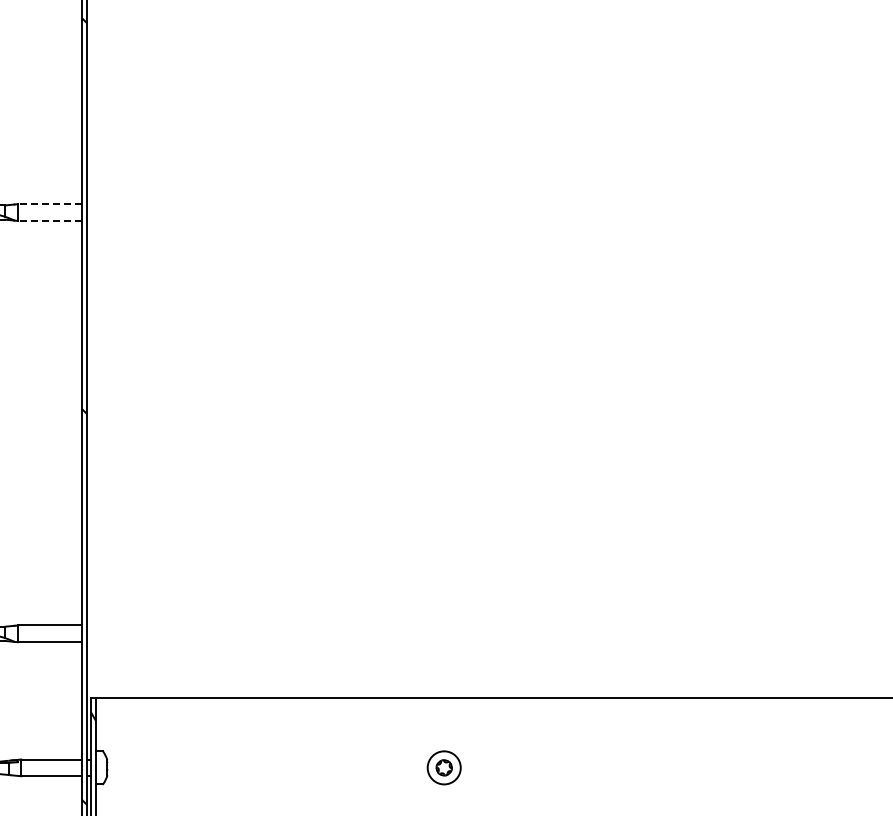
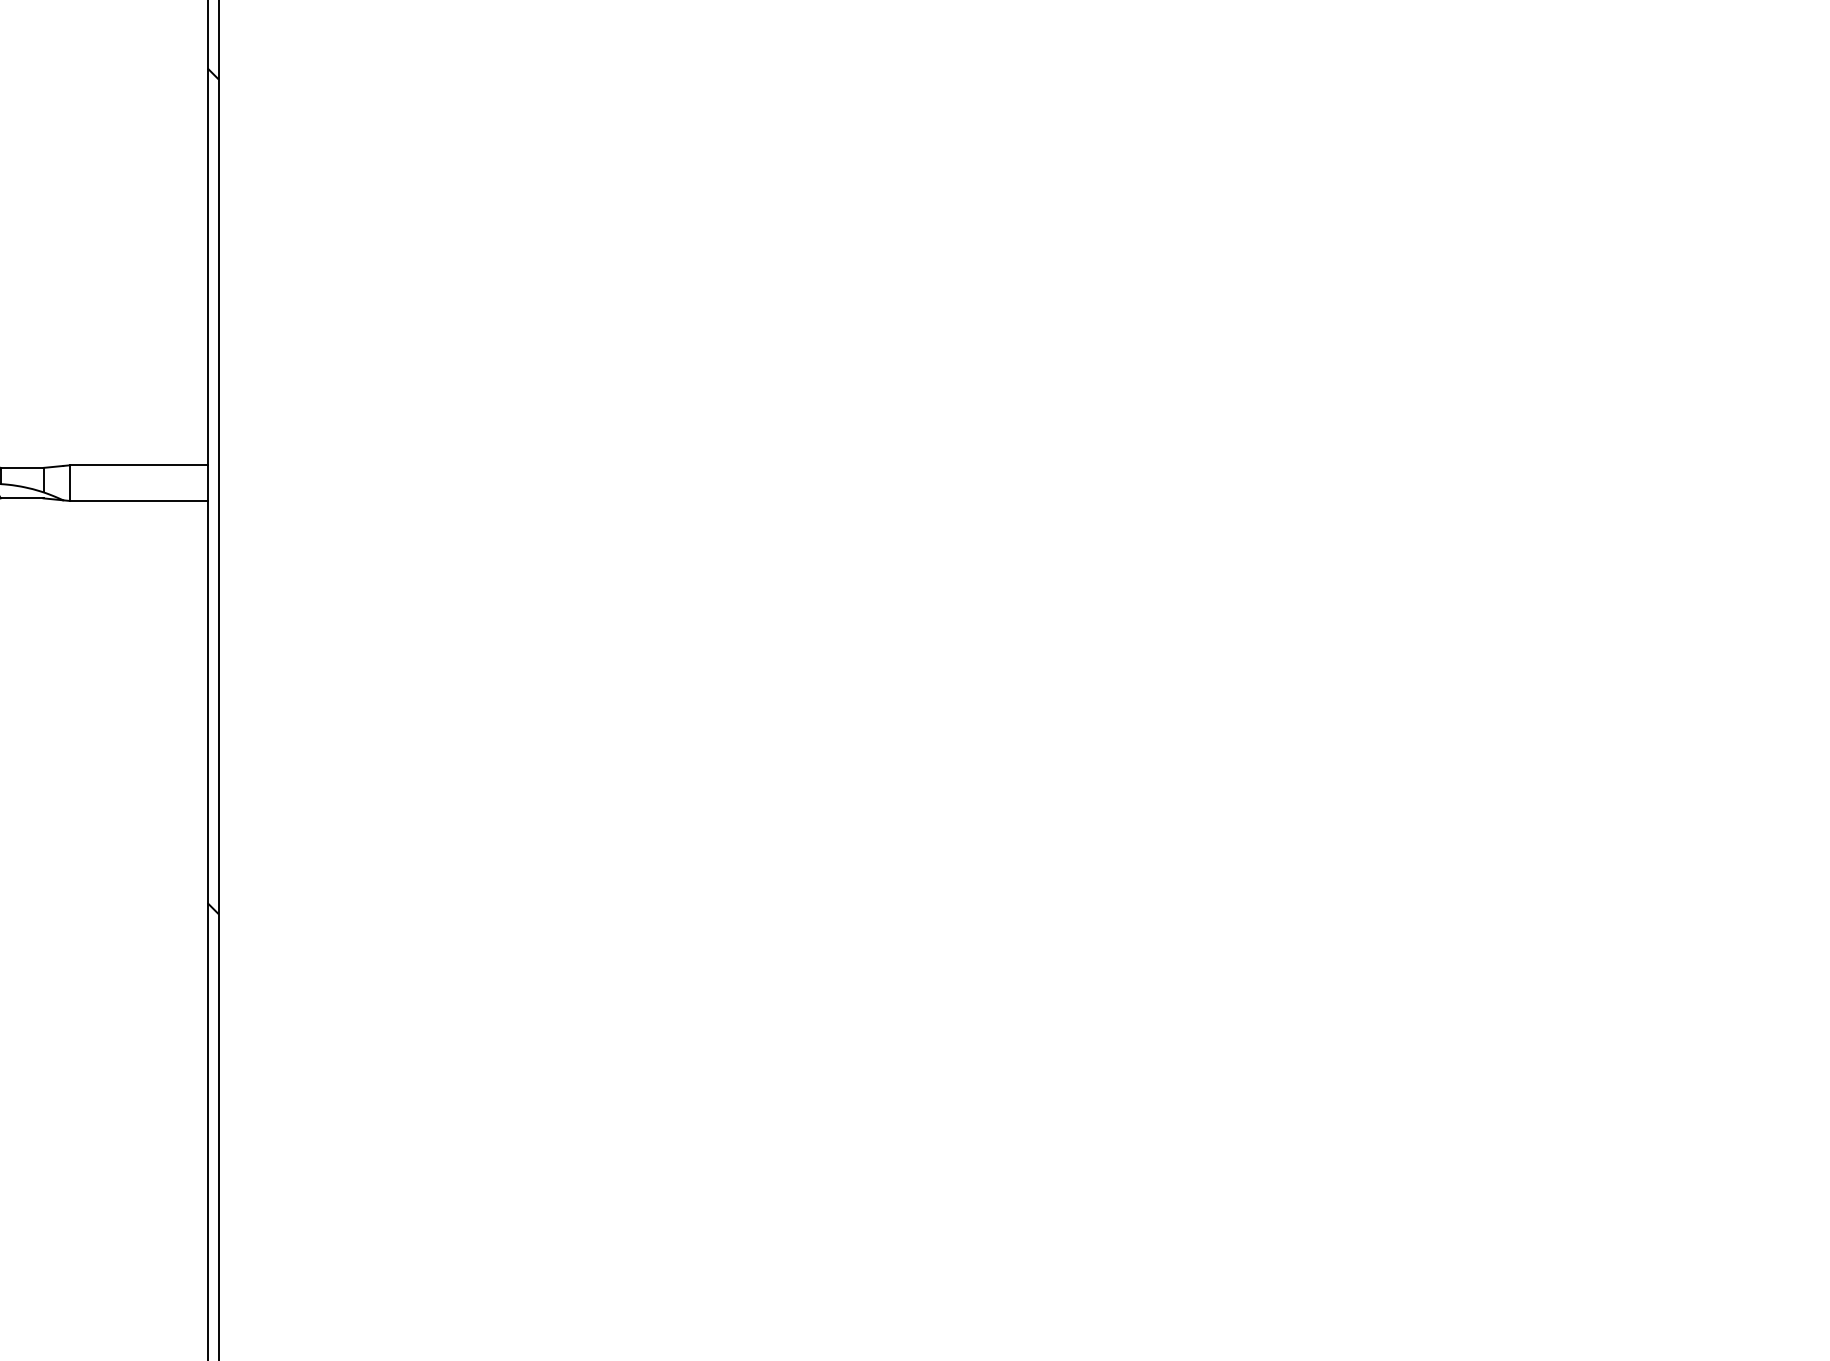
line: (49, 204) -> (137, 465), dashed -> solid
line: (49, 220) -> (137, 500), dashed -> solid

